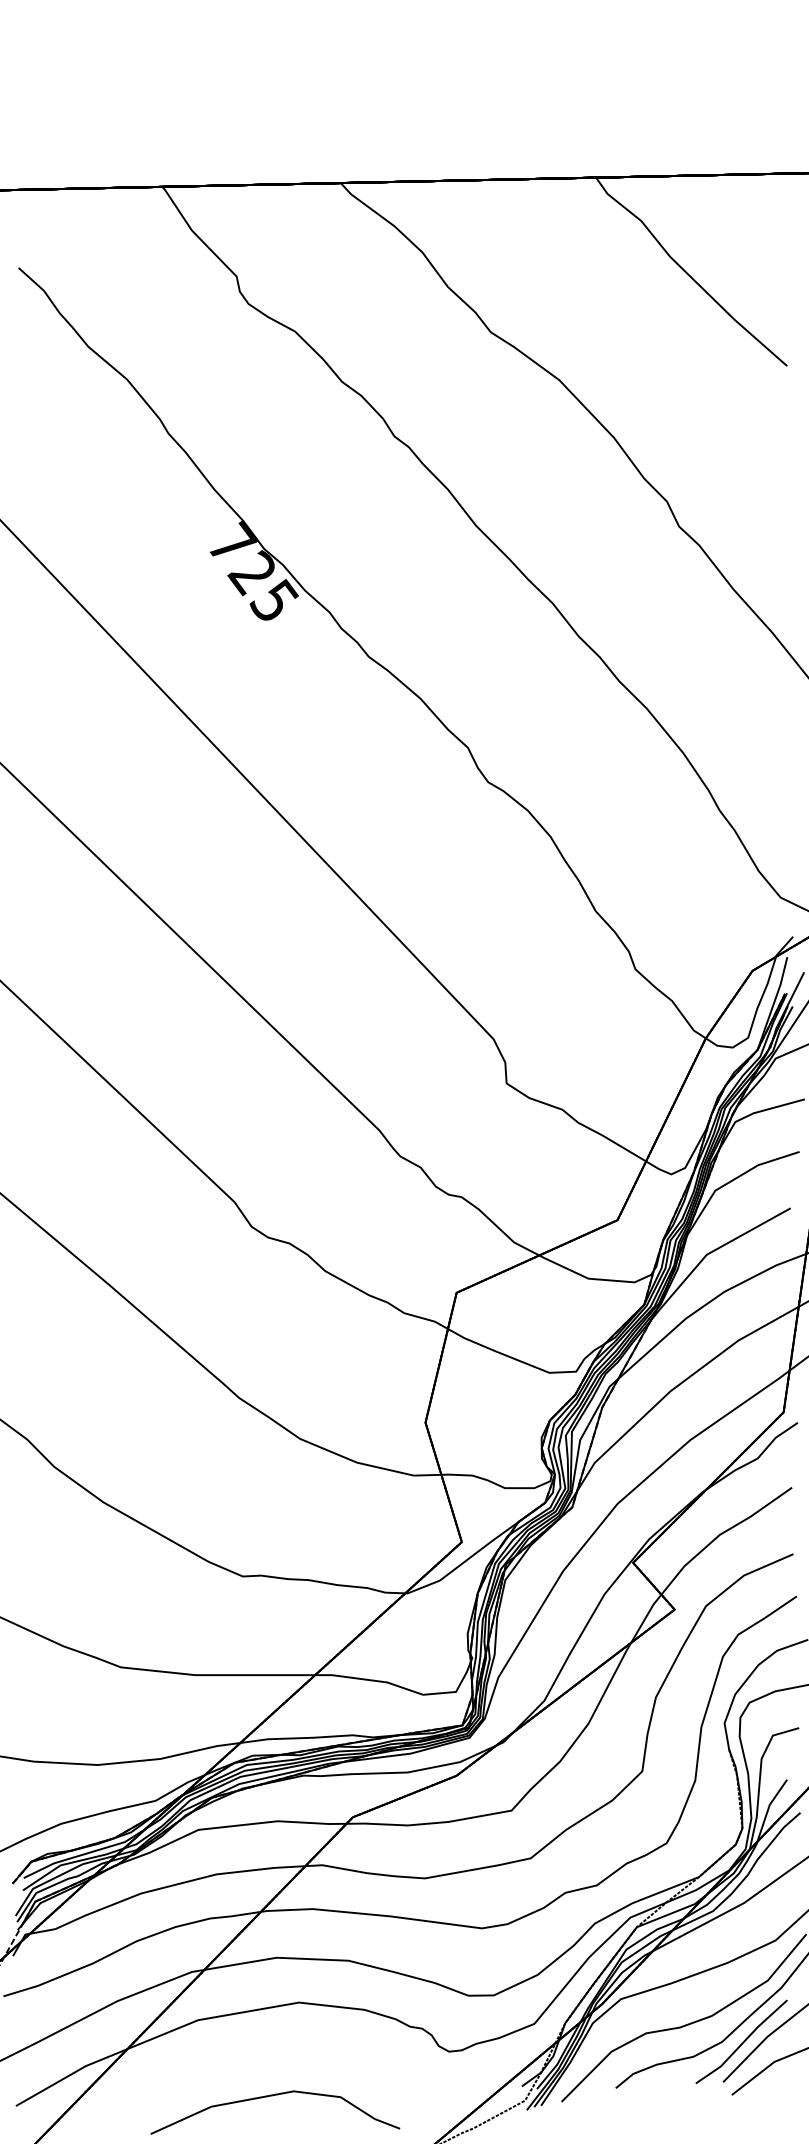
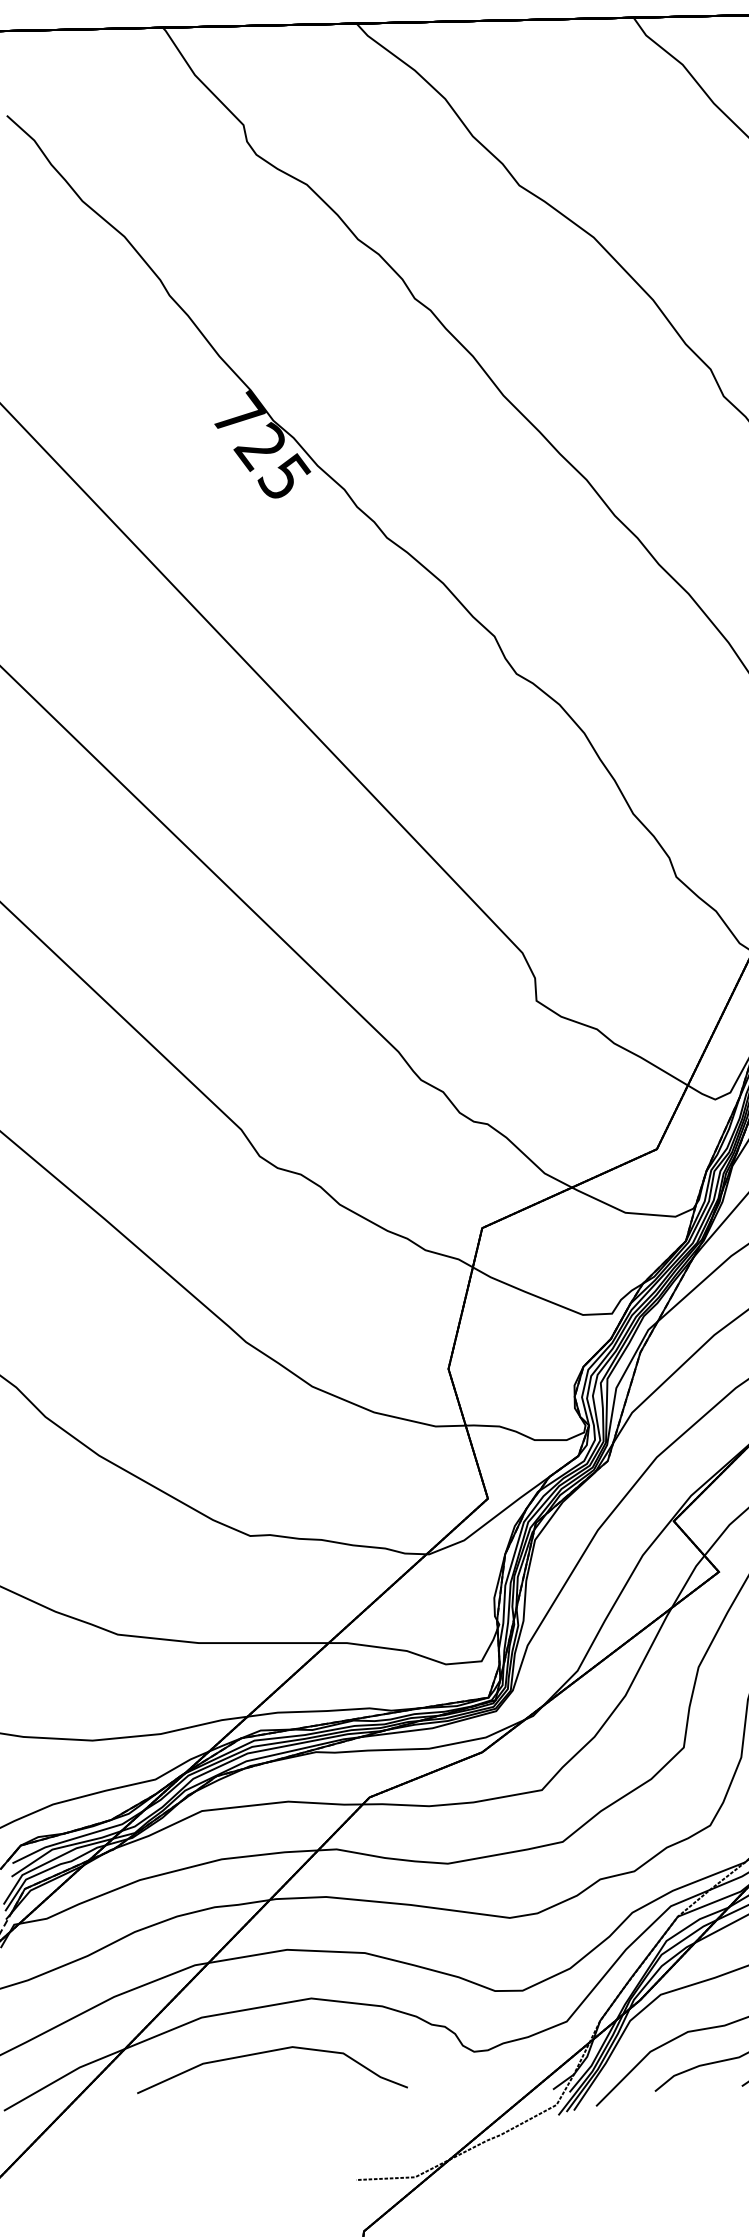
curve: (272, 2096) -> (269, 2052), moved

